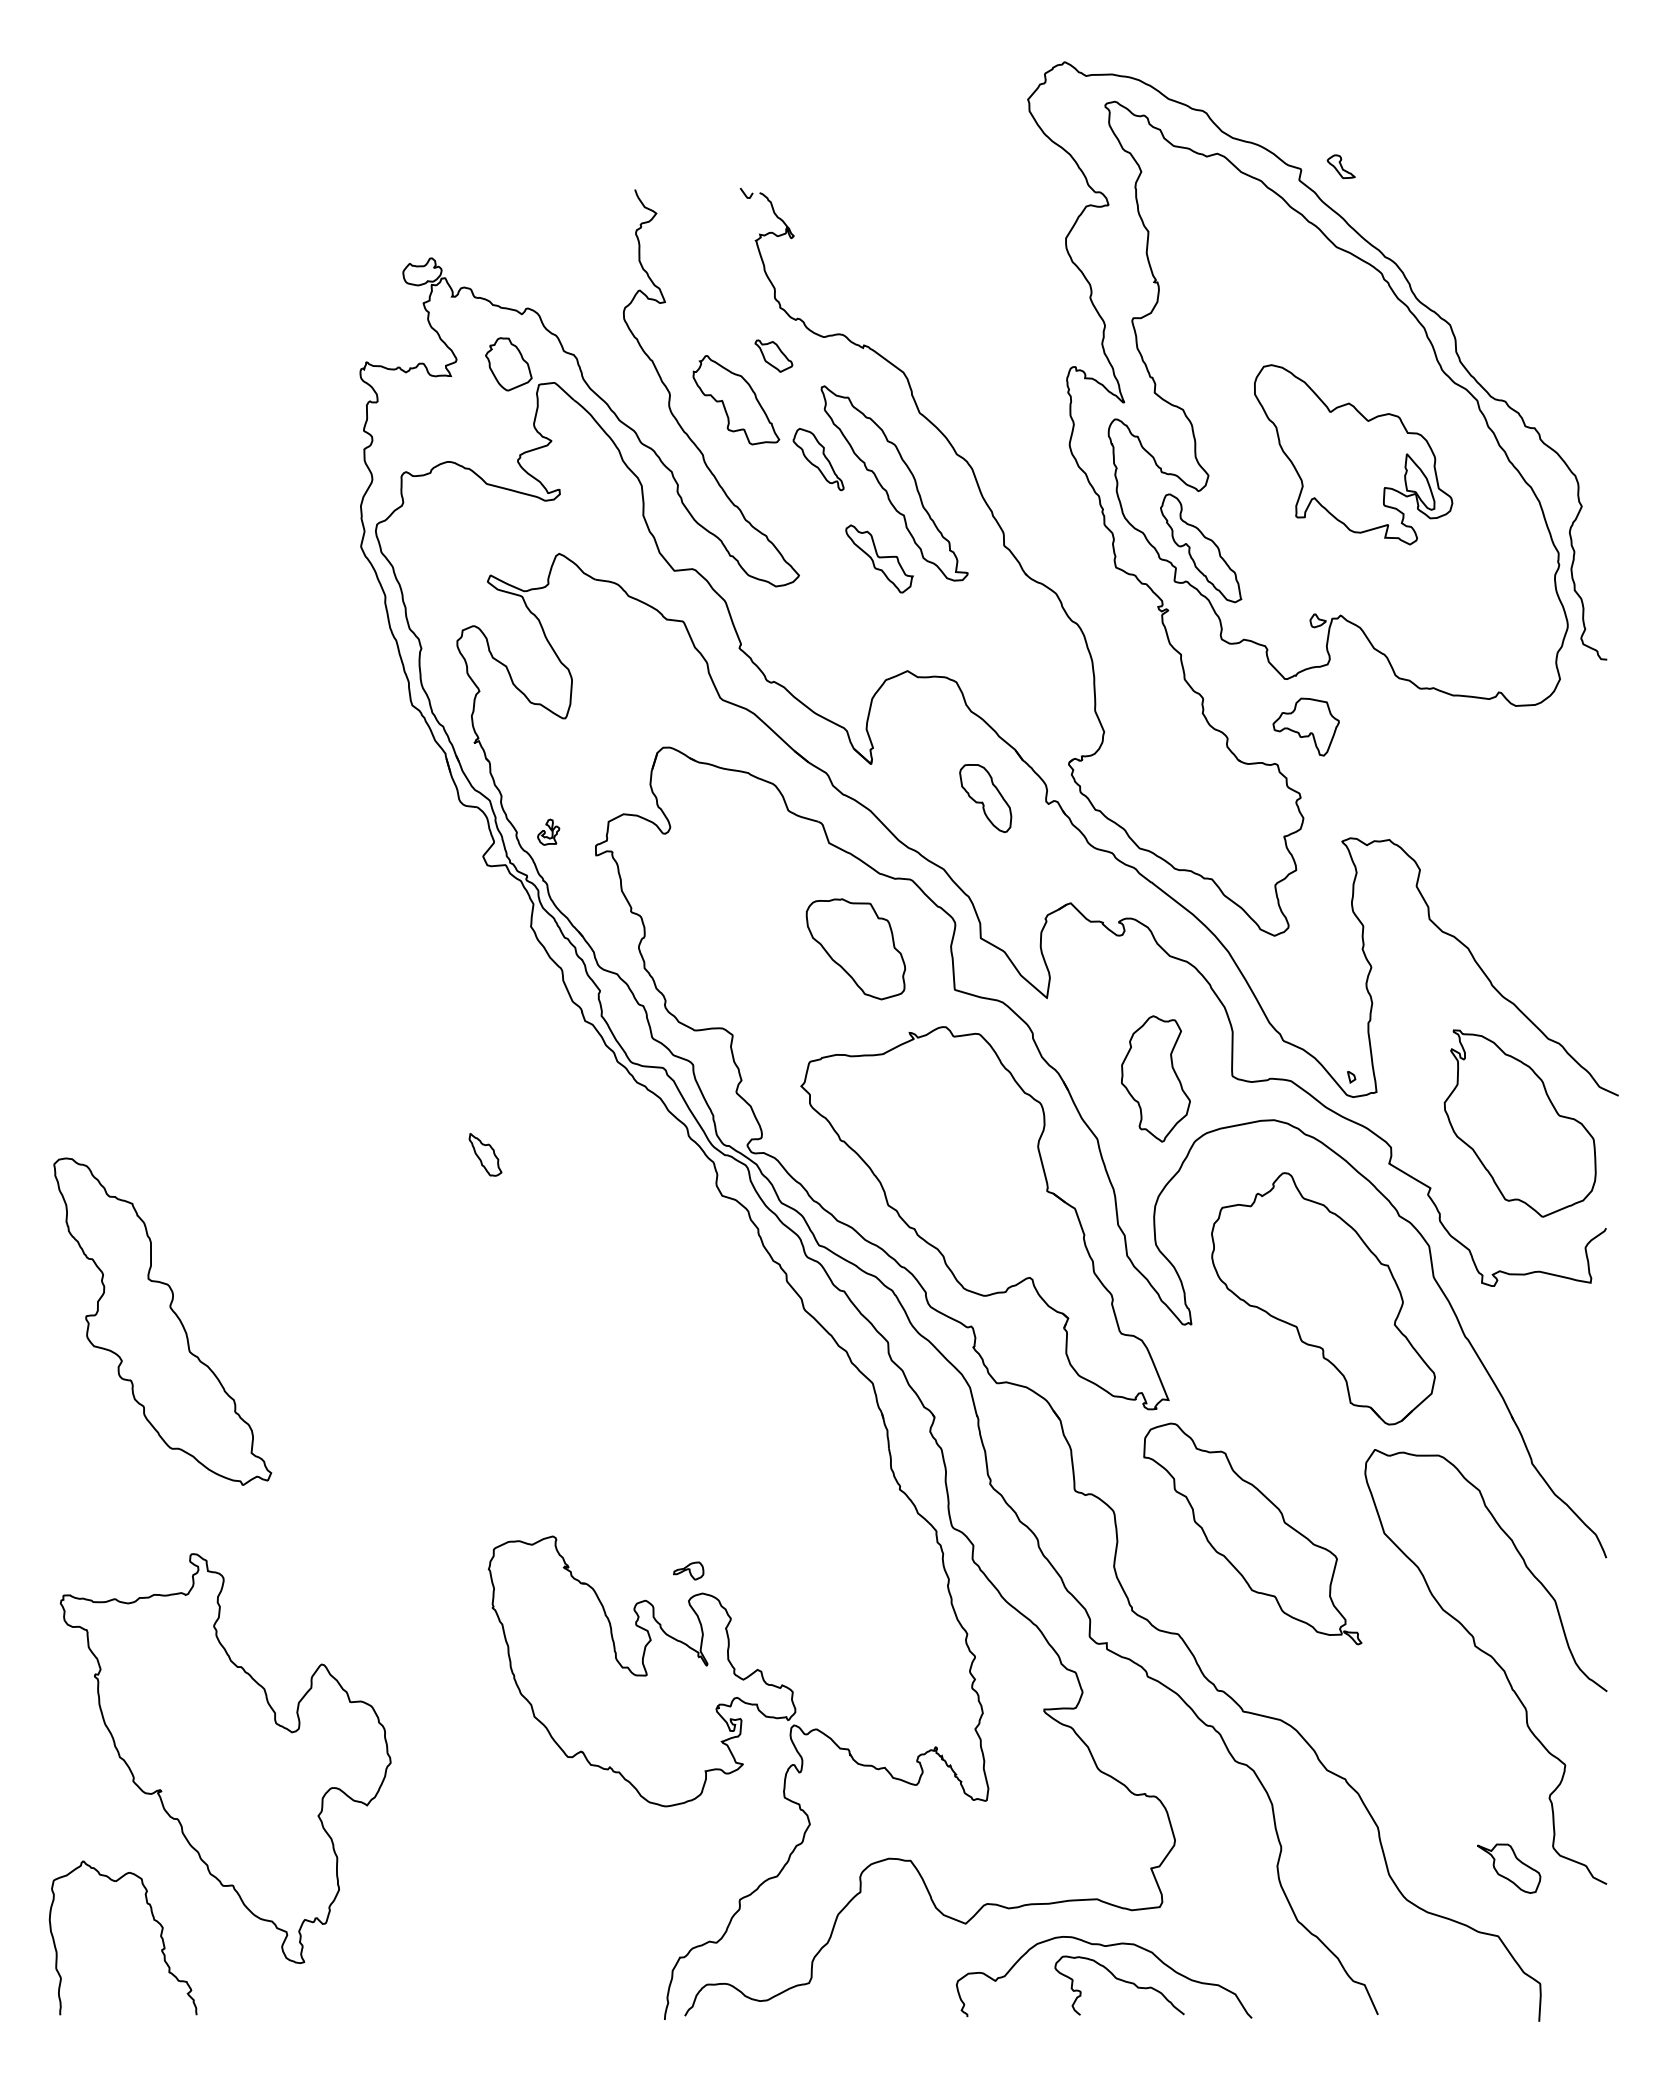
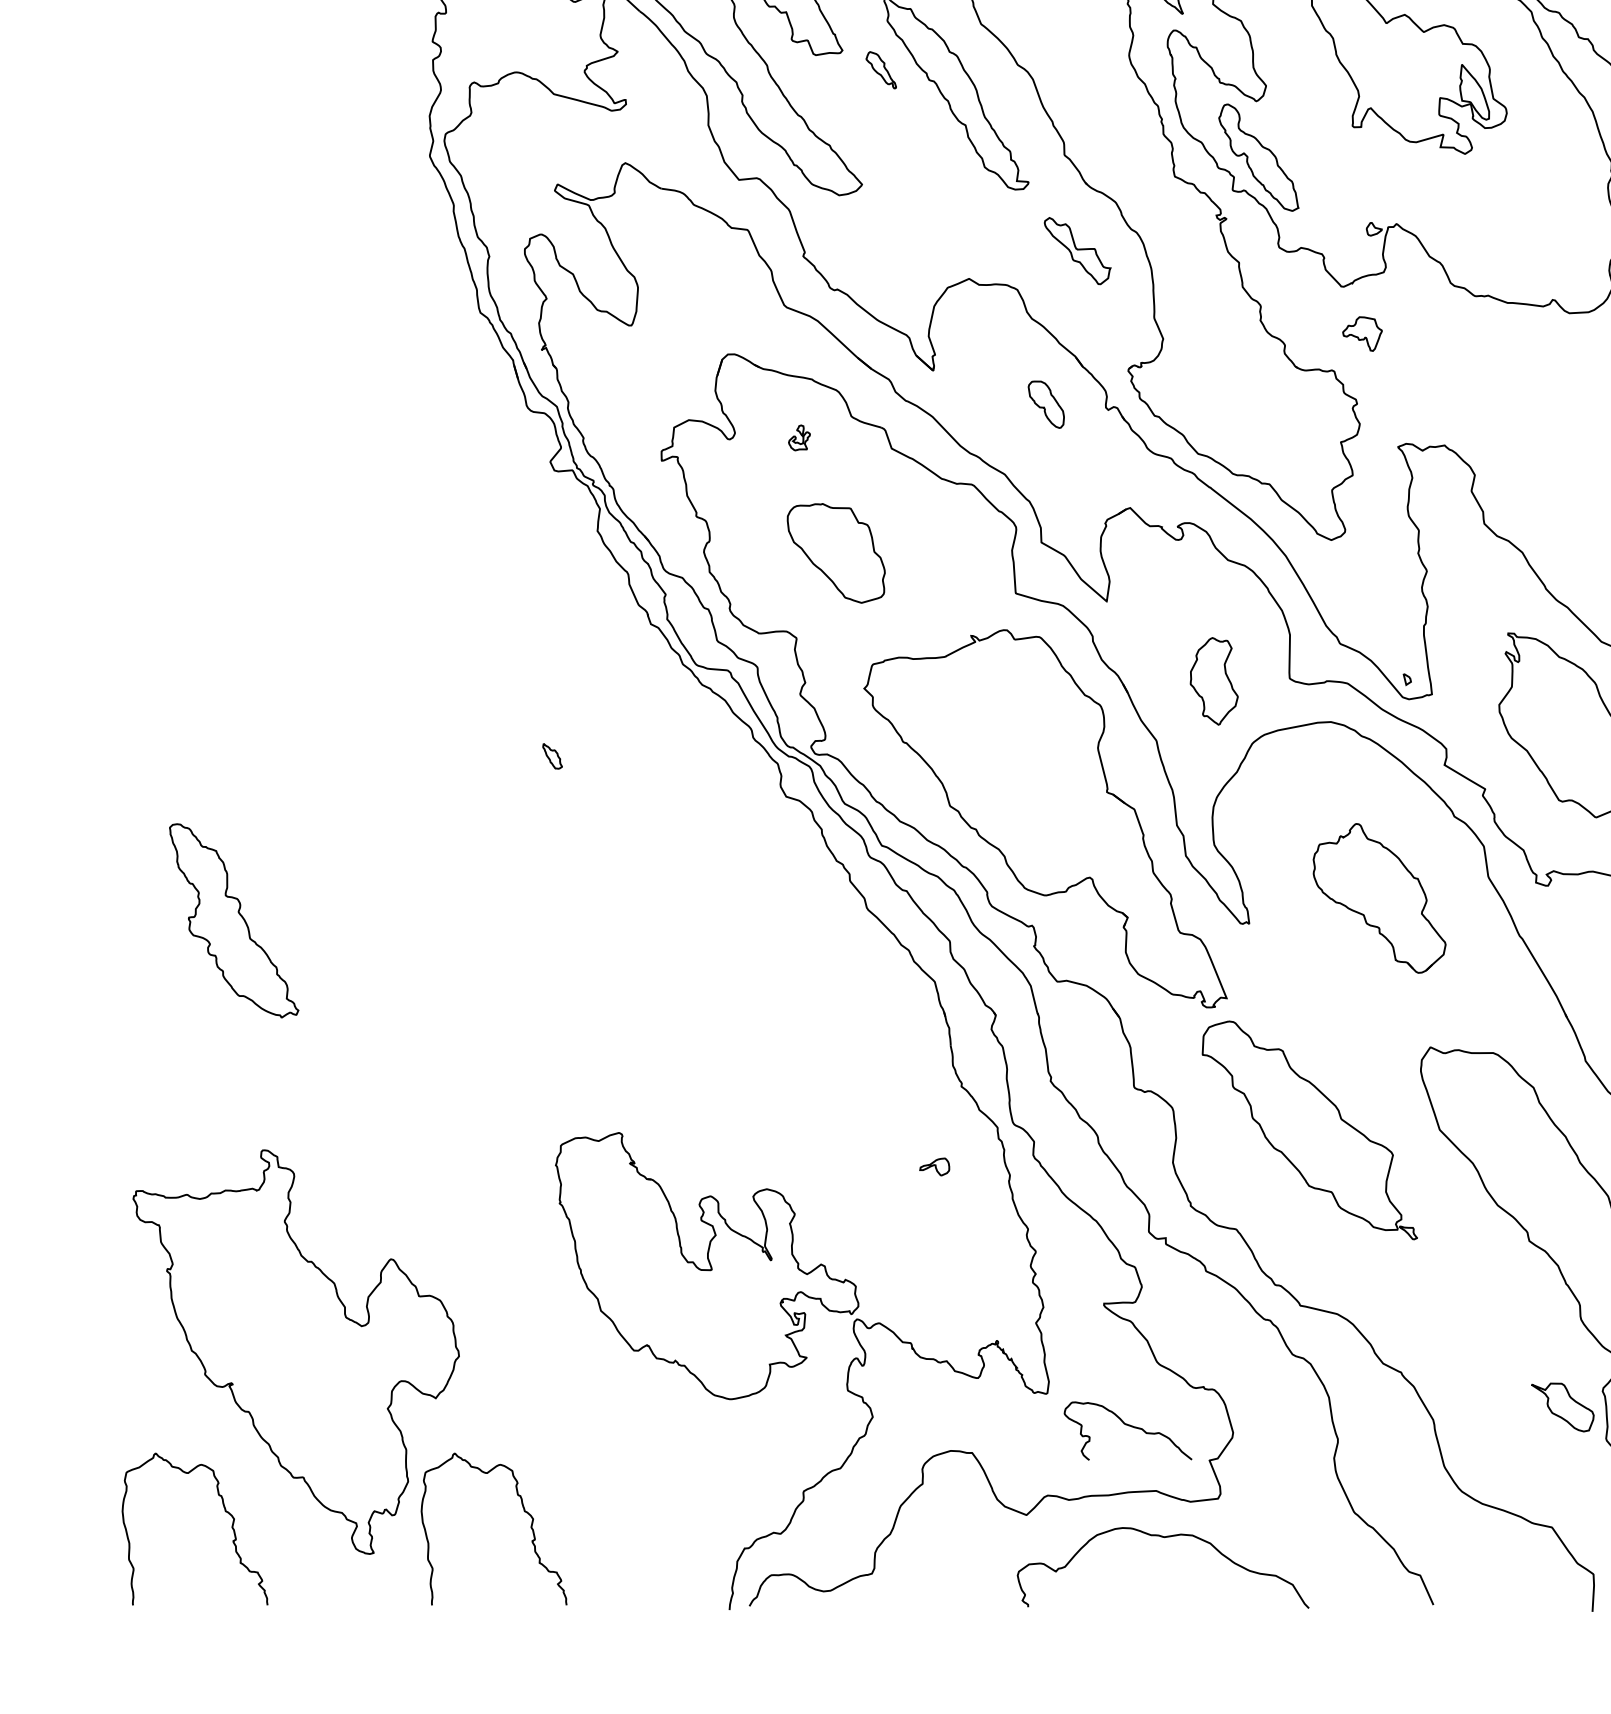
part: (818, 459) -> (881, 70), size x0.6
part: (879, 558) -> (1077, 250), moved
part: (1305, 726) -> (1361, 333), size x0.6
part: (985, 798) -> (1046, 404), size x0.7
part: (548, 831) -> (799, 437), moved
part: (855, 949) -> (835, 553), moved
part: (1155, 1078) -> (1213, 680), size x0.7
part: (485, 1154) -> (552, 755), size x0.6
part: (1323, 1298) -> (1379, 898), size x0.6
part: (162, 1321) -> (233, 920), size x0.6
part: (688, 1570) -> (934, 1166), moved
part: (1509, 1868) -> (1563, 1407), moved
curve: (456, 1920) -> (523, 1511), added
curve: (1121, 1981) -> (1129, 1427), moved

